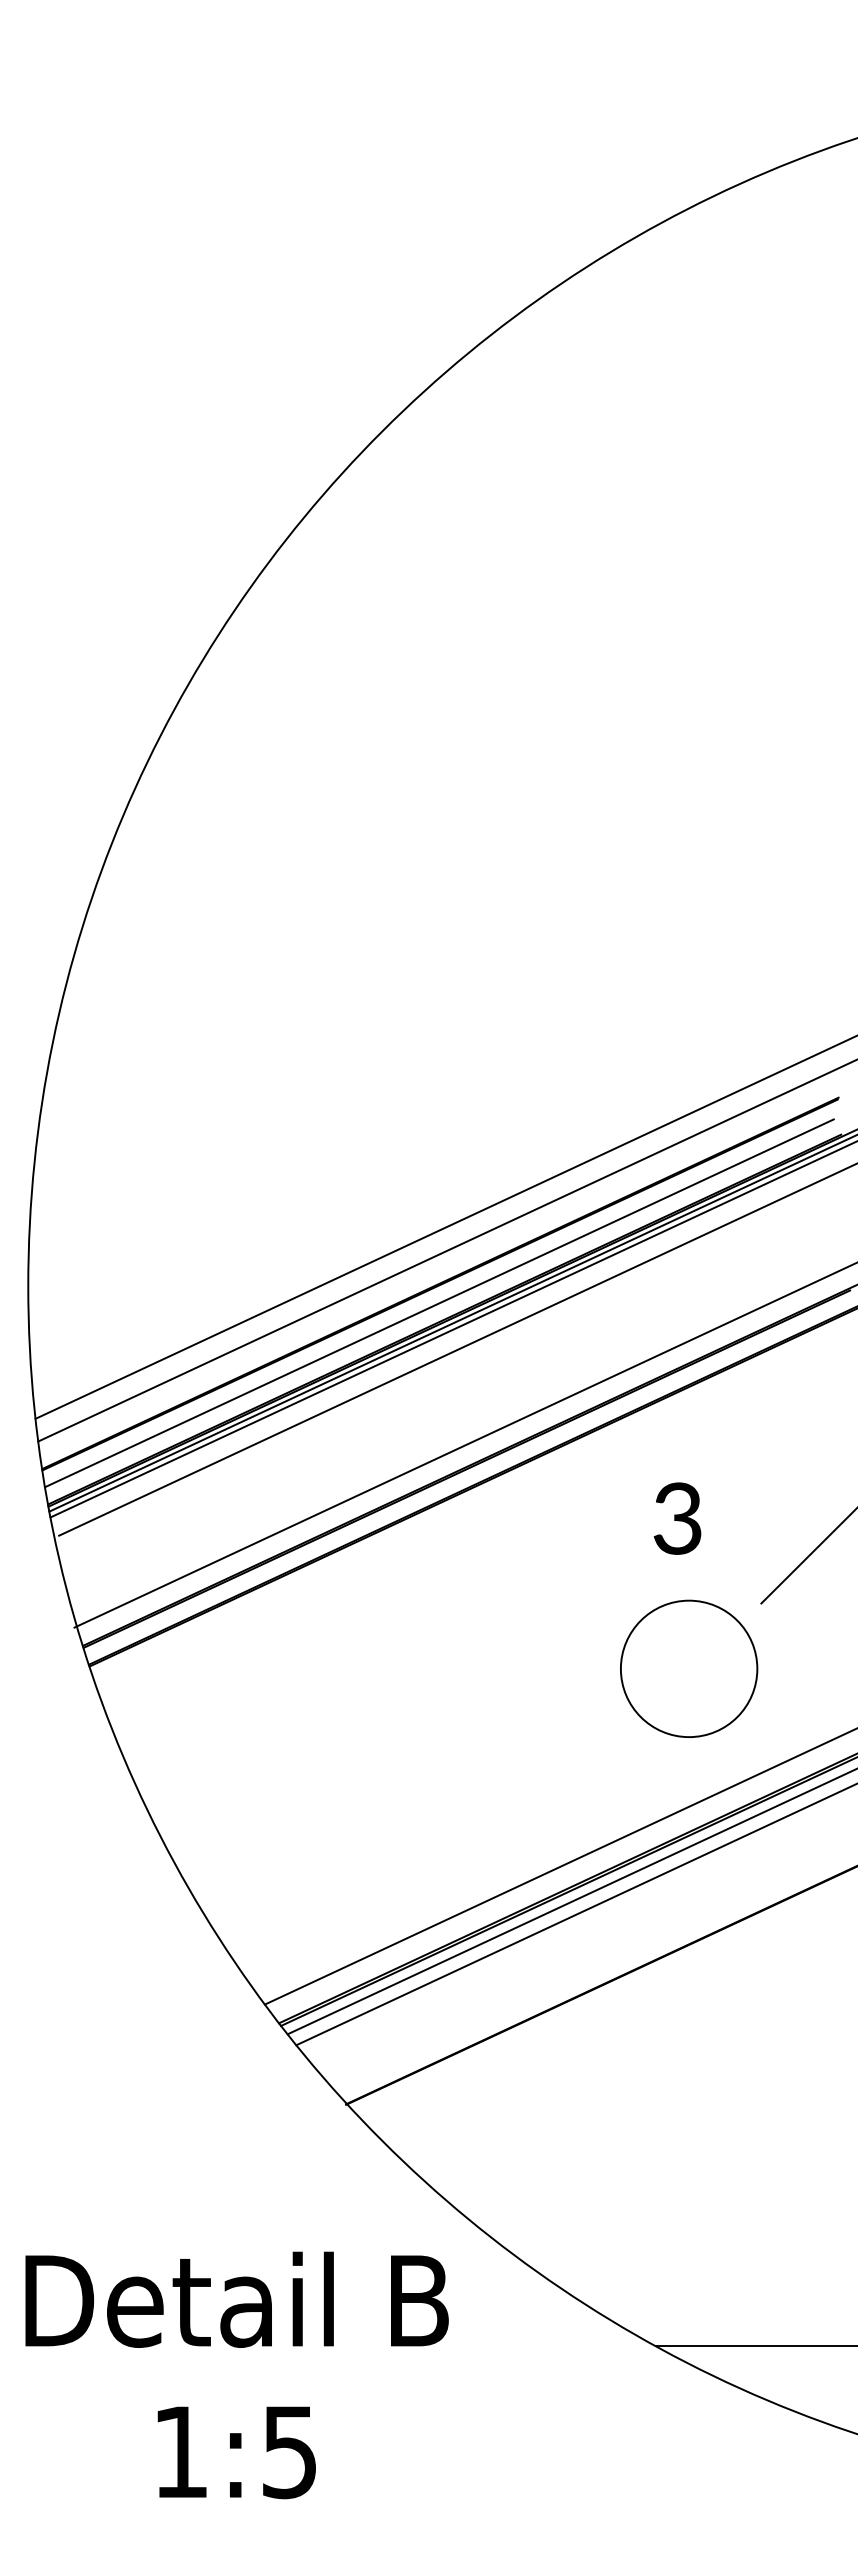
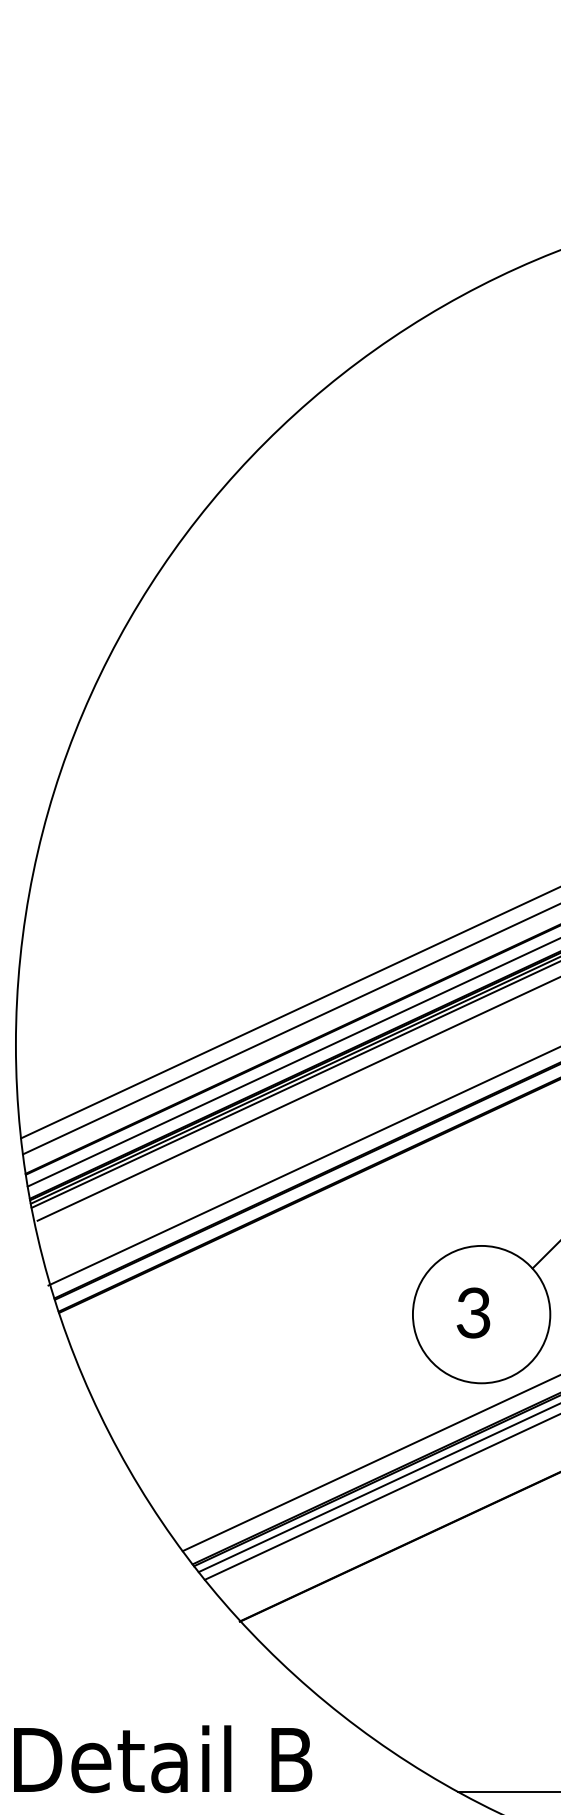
text: (677, 1518) -> (473, 1312), moved
circle: (688, 1668) -> (481, 1314), size x1.43

